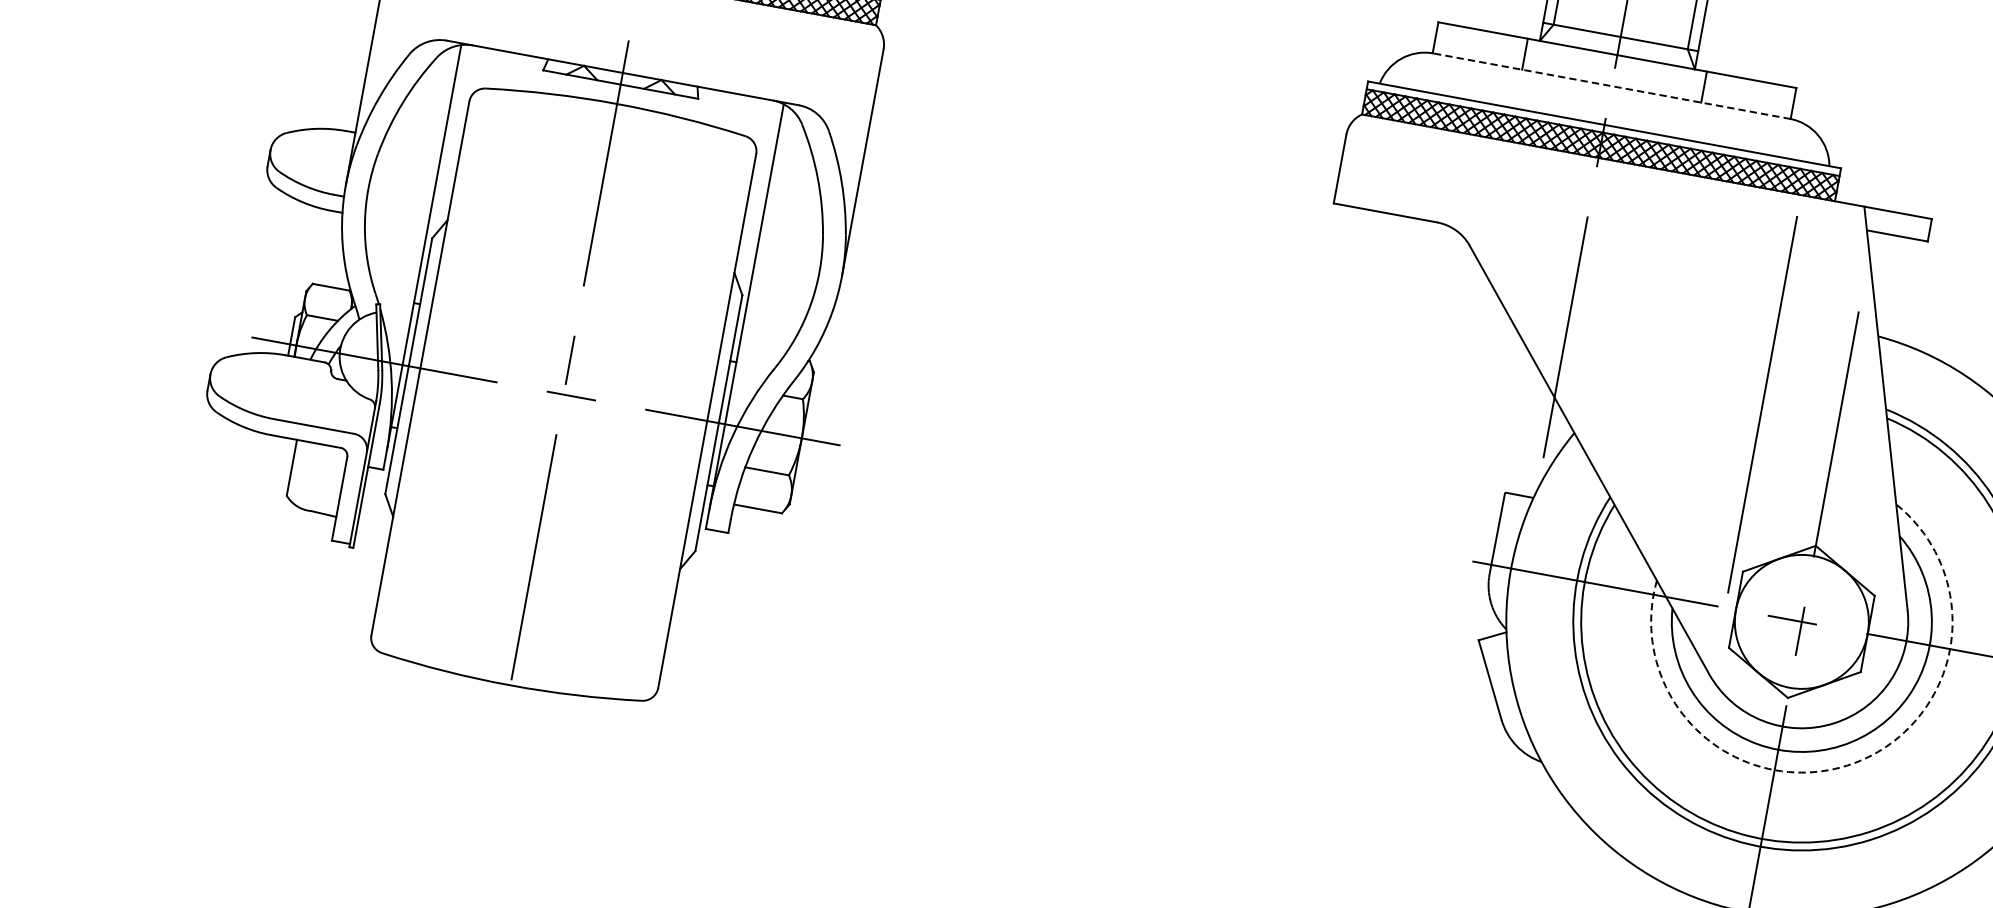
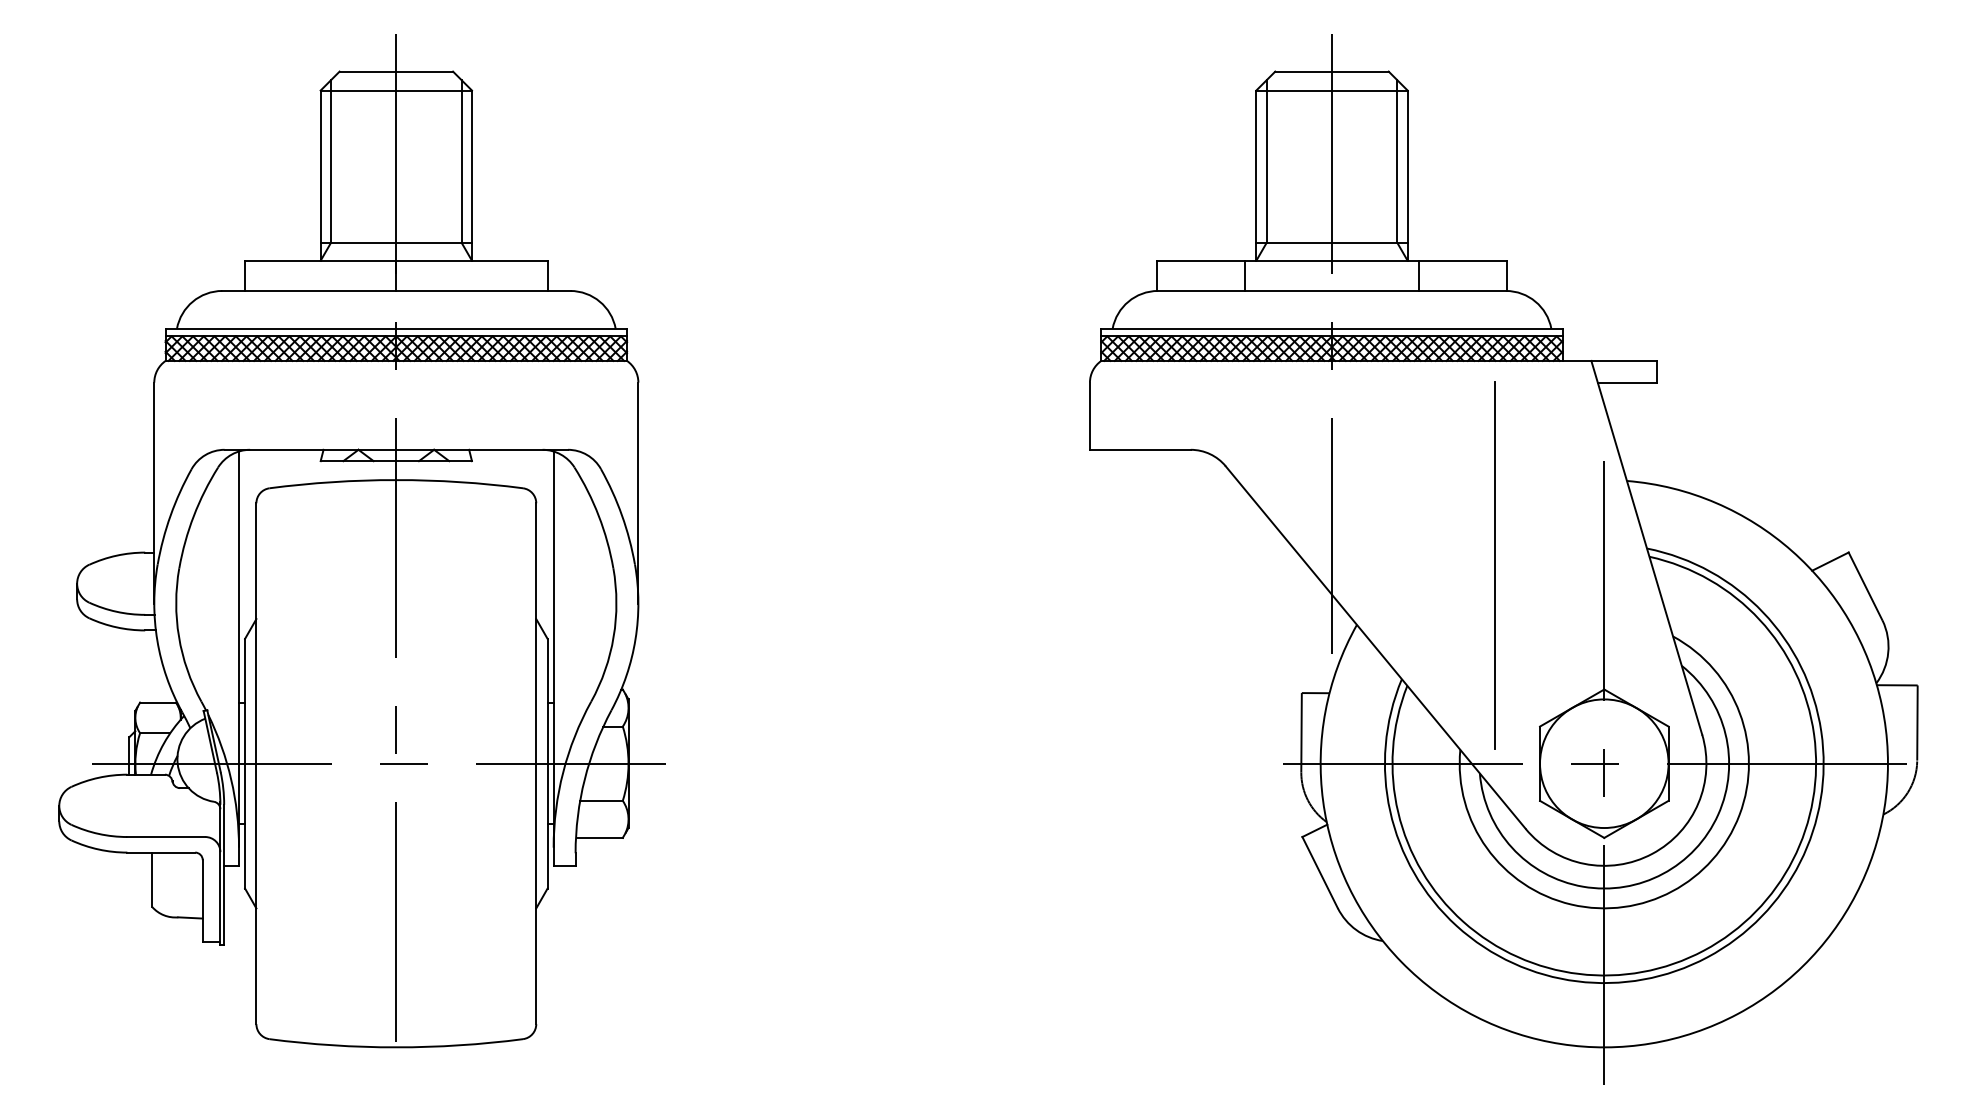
line: (1612, 85) -> (1332, 290), dashed -> solid
line: (1762, 404) -> (1494, 565), moved
arc: (1847, 765) -> (1672, 891), dashed -> solid

